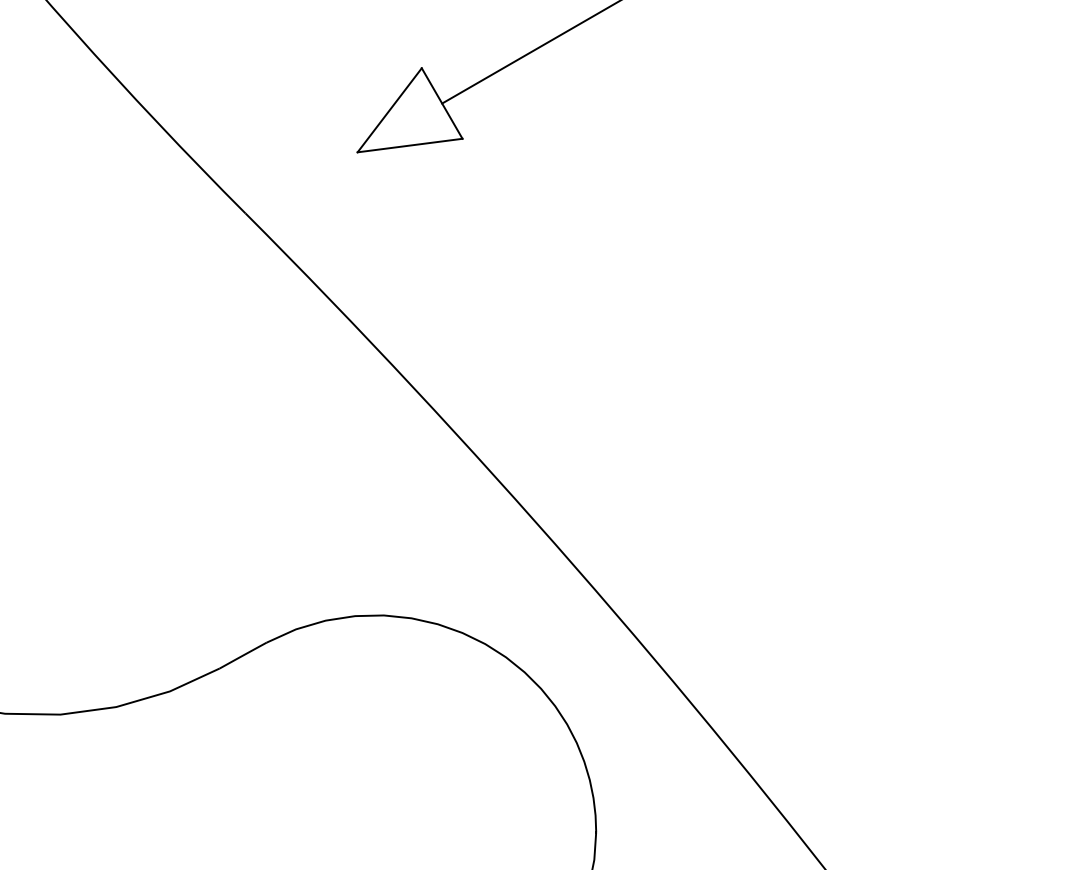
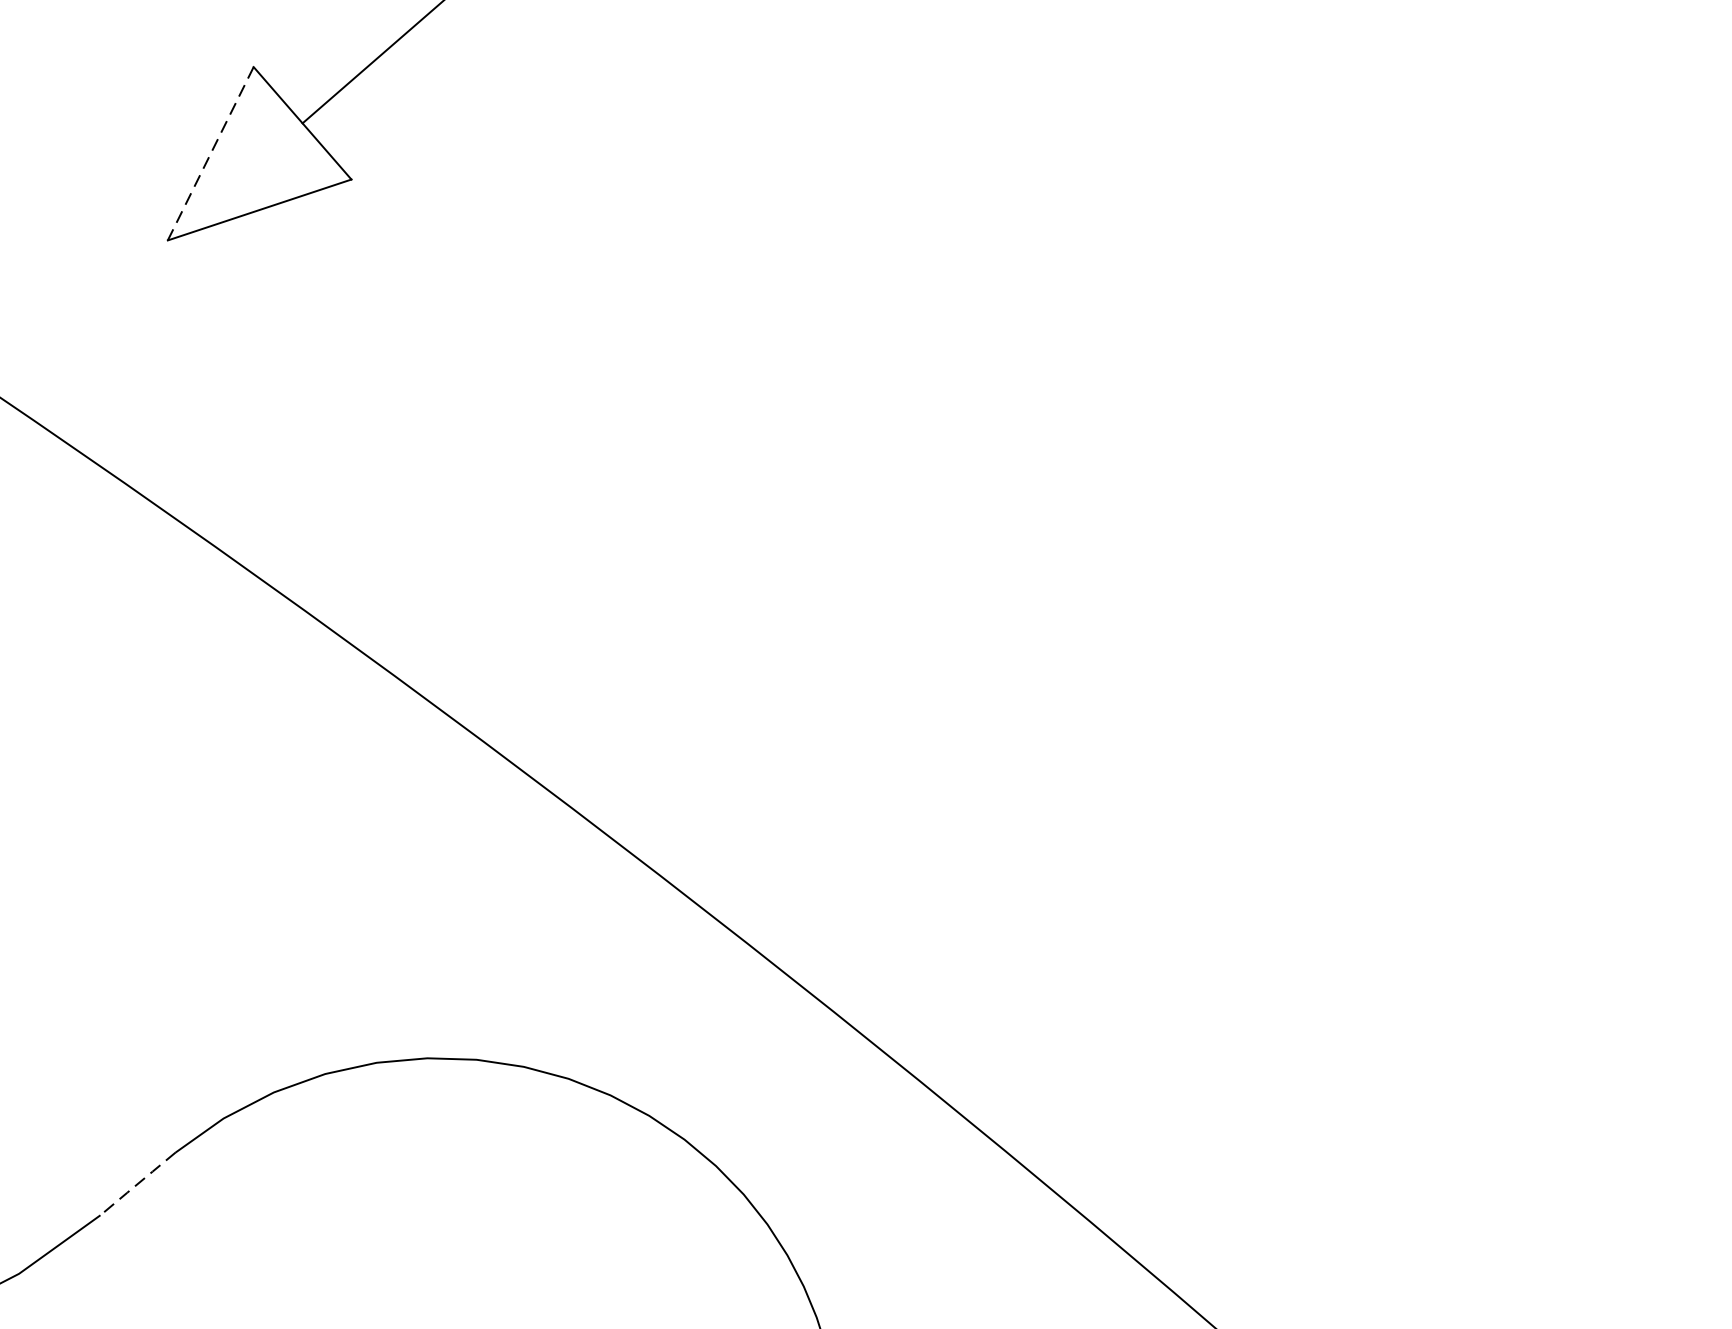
line: (389, 110) -> (210, 154), solid -> dashed
line: (243, 655) -> (138, 1183), solid -> dashed

